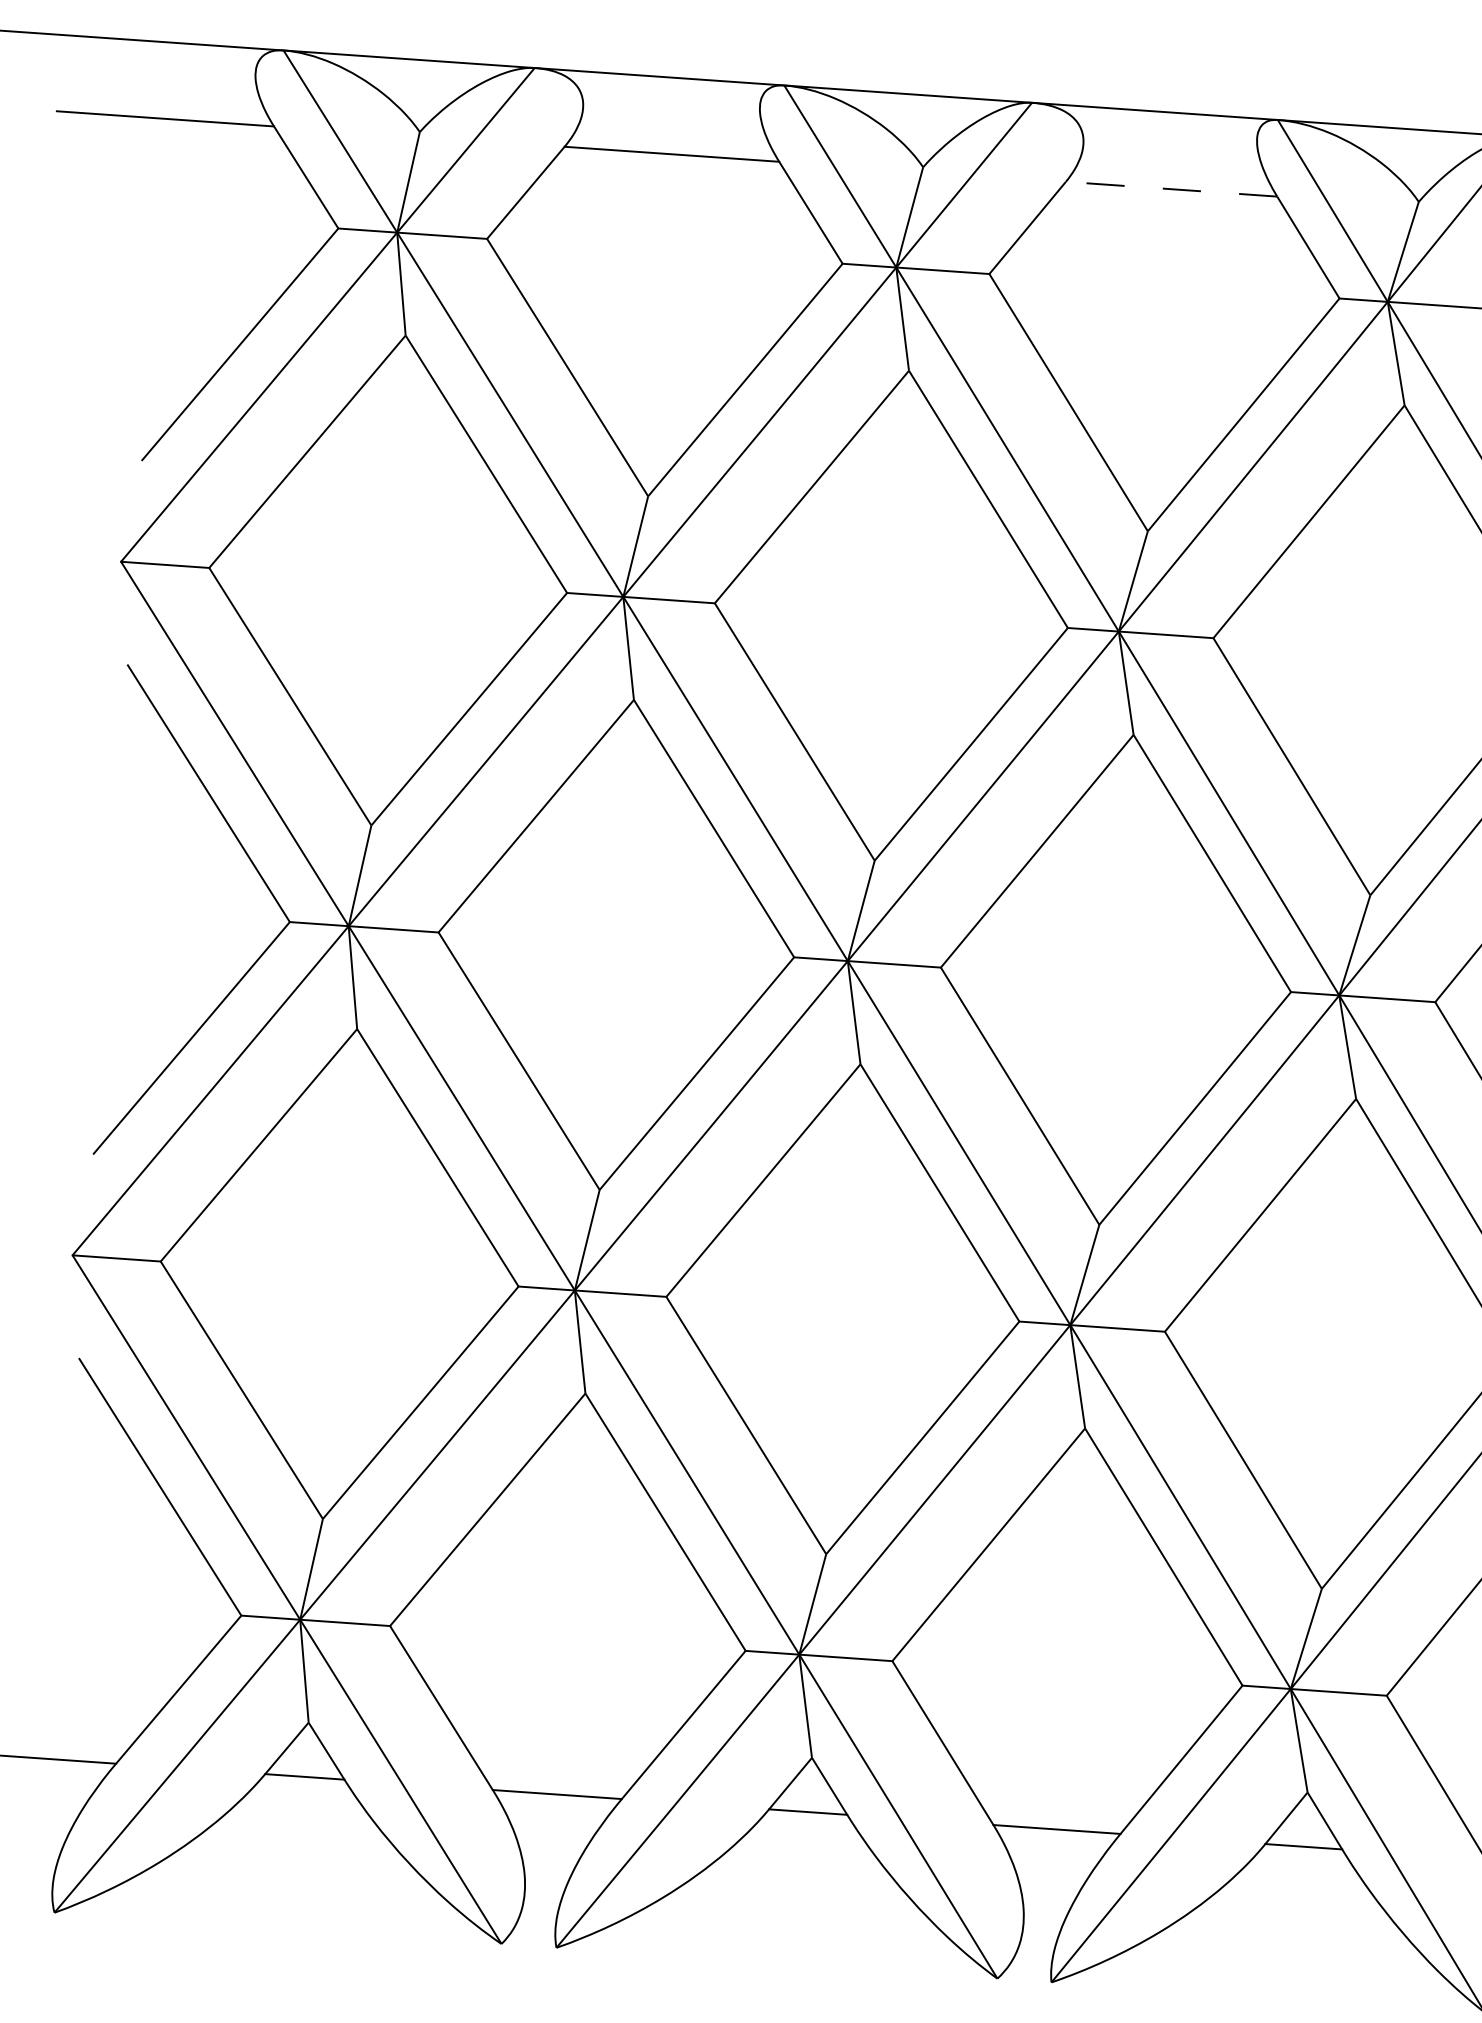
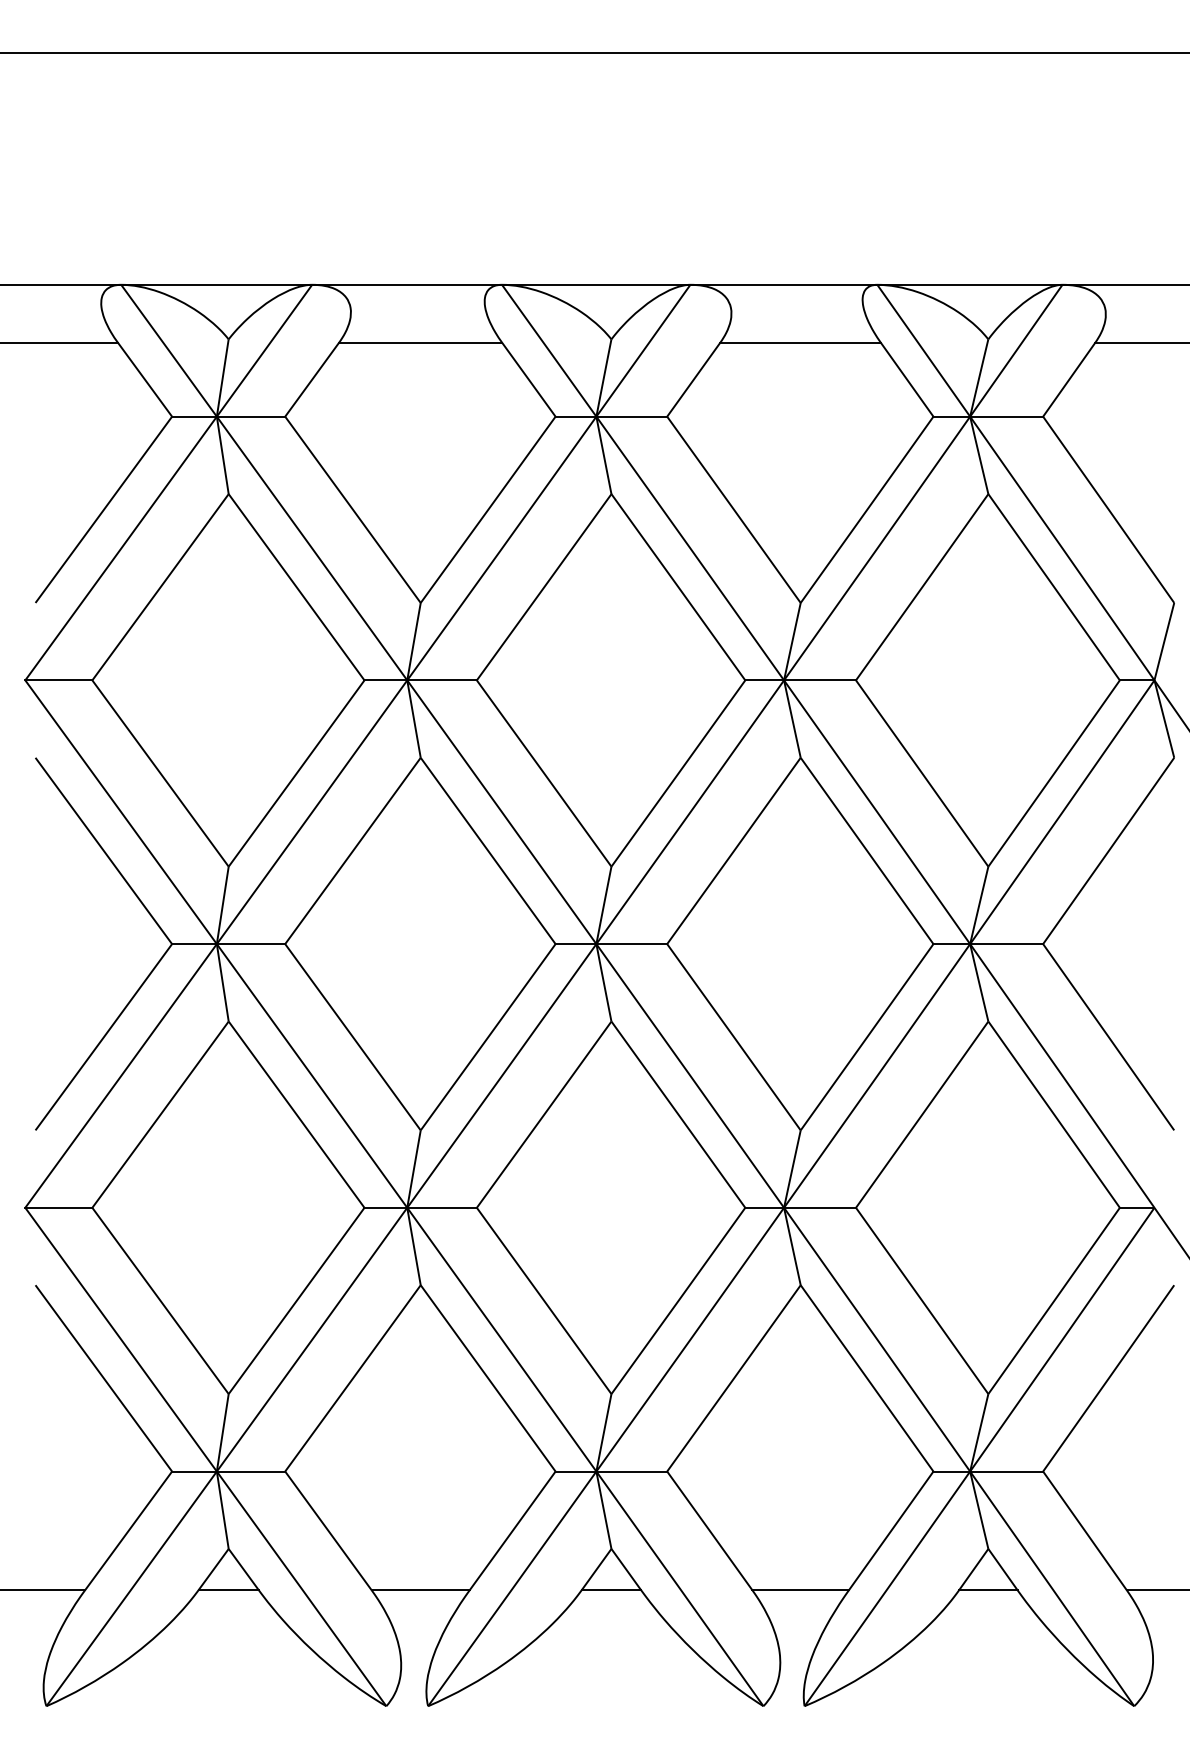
line: (1171, 188) -> (800, 342), dashed -> solid

